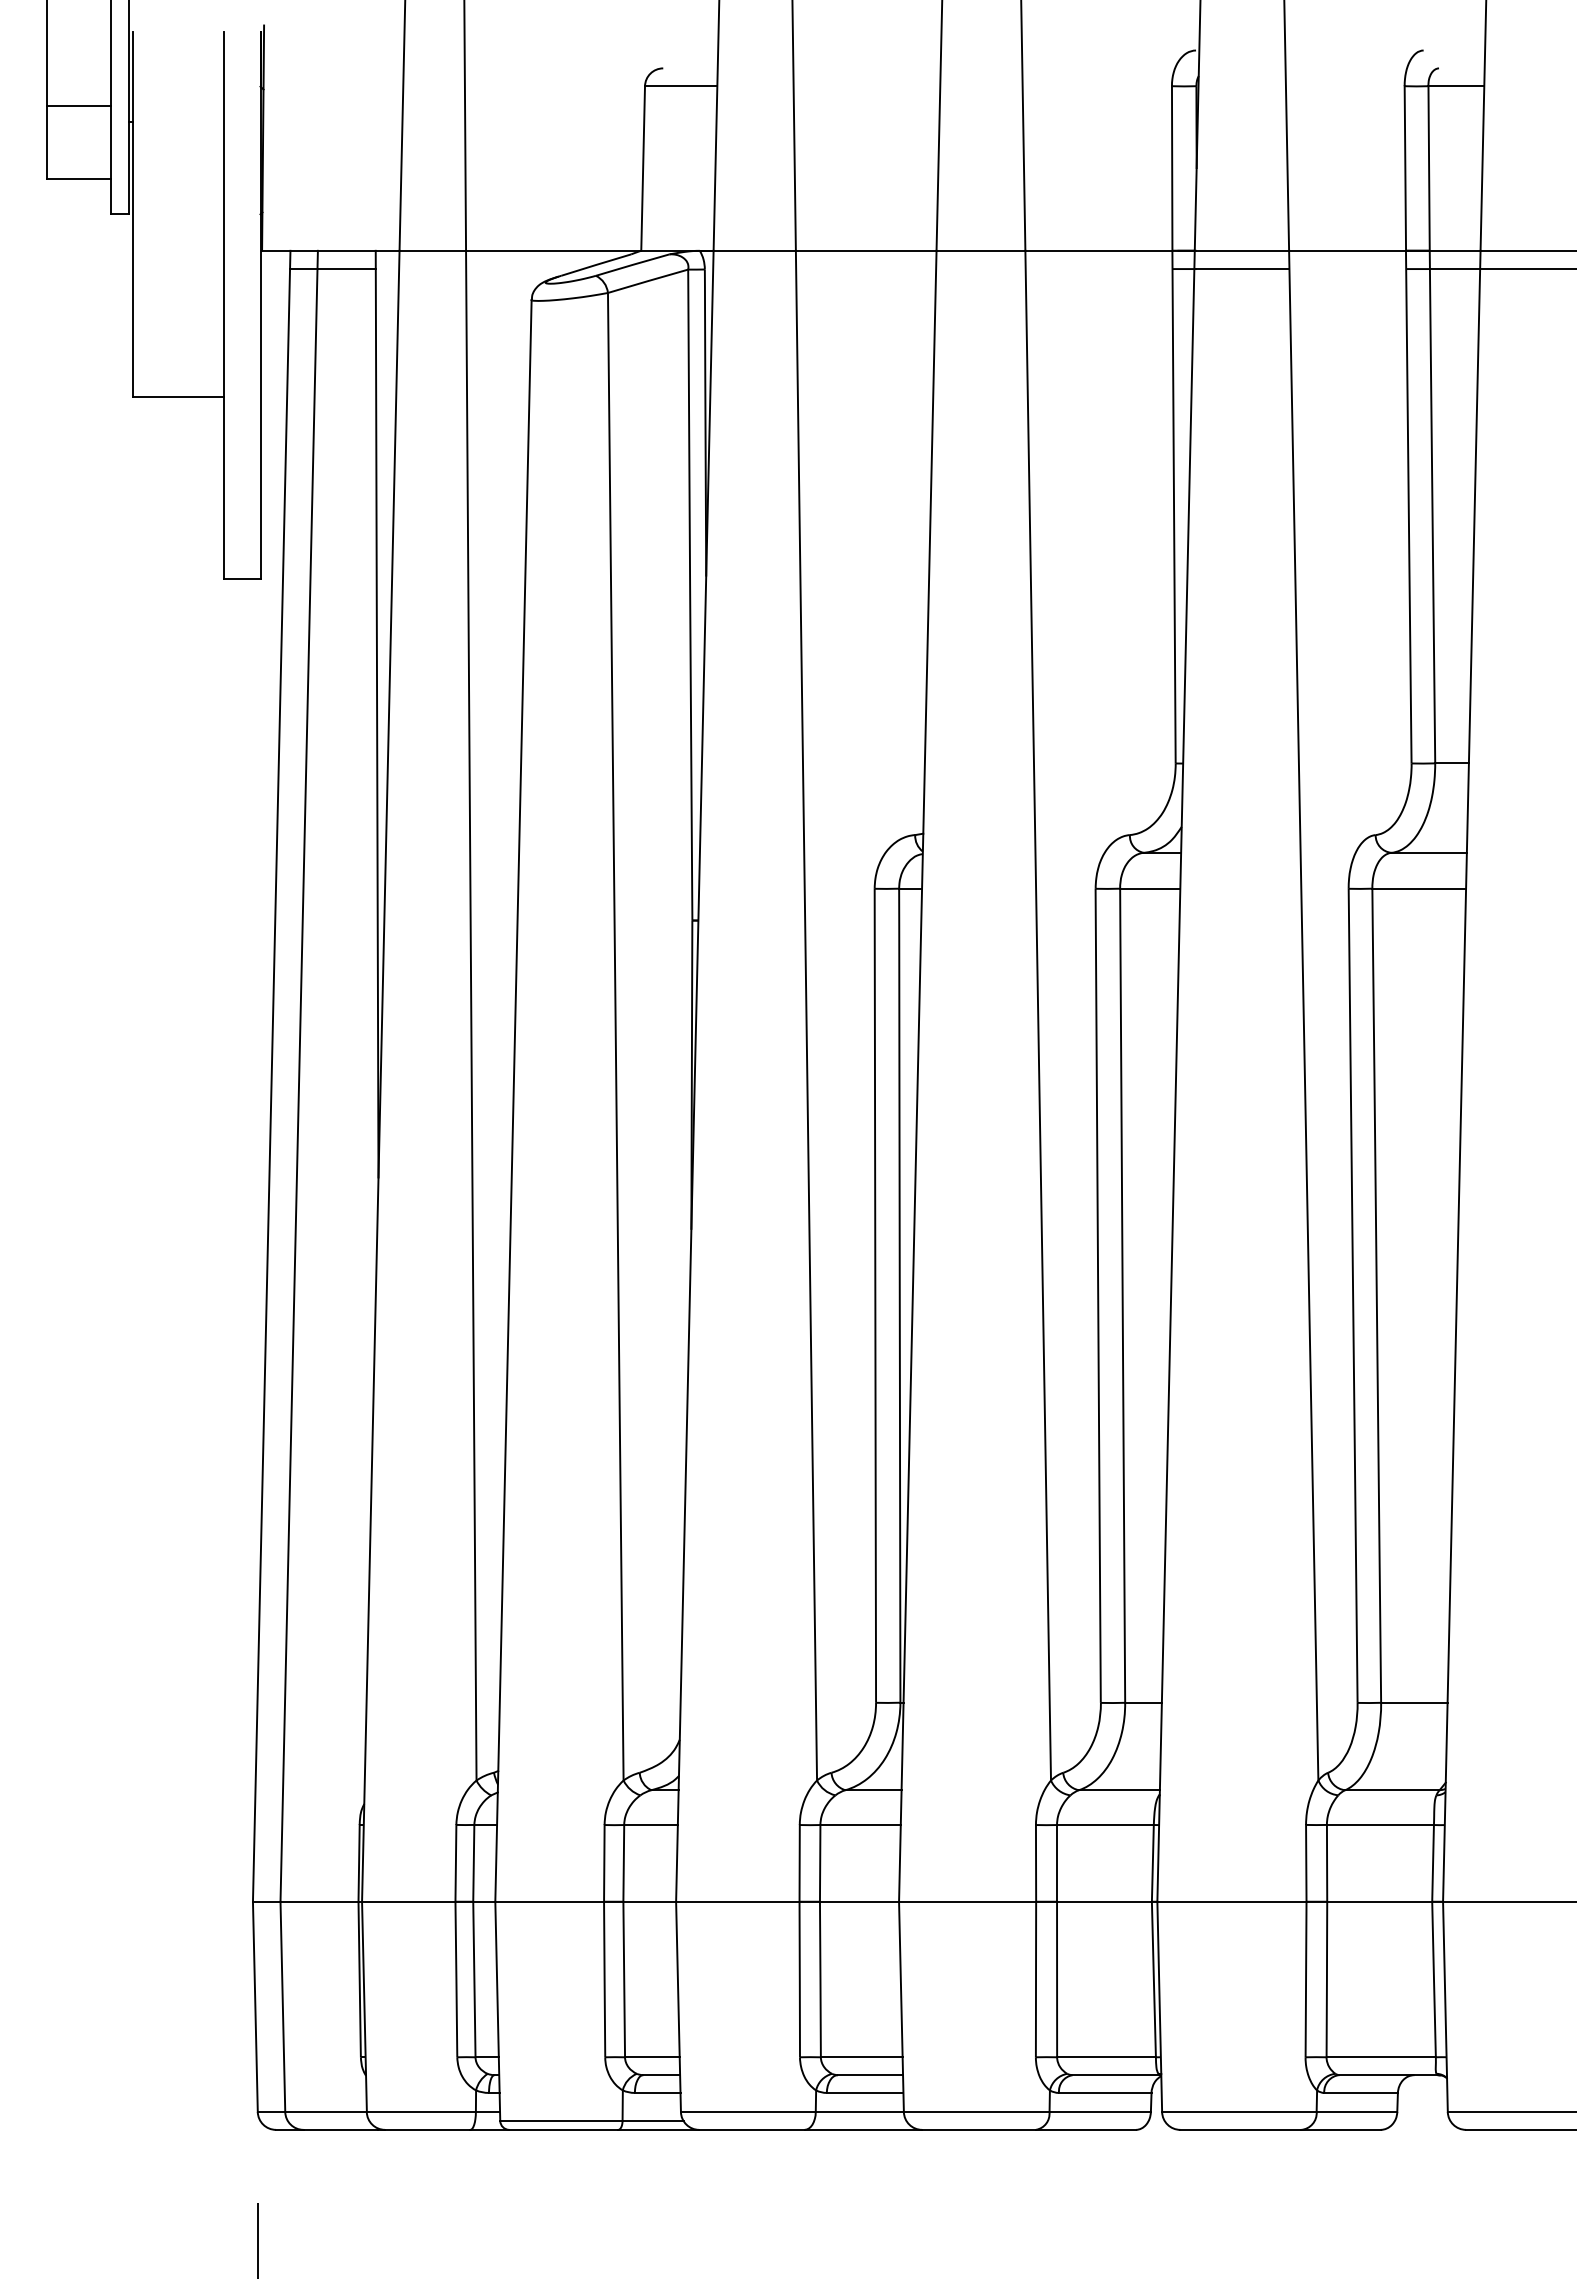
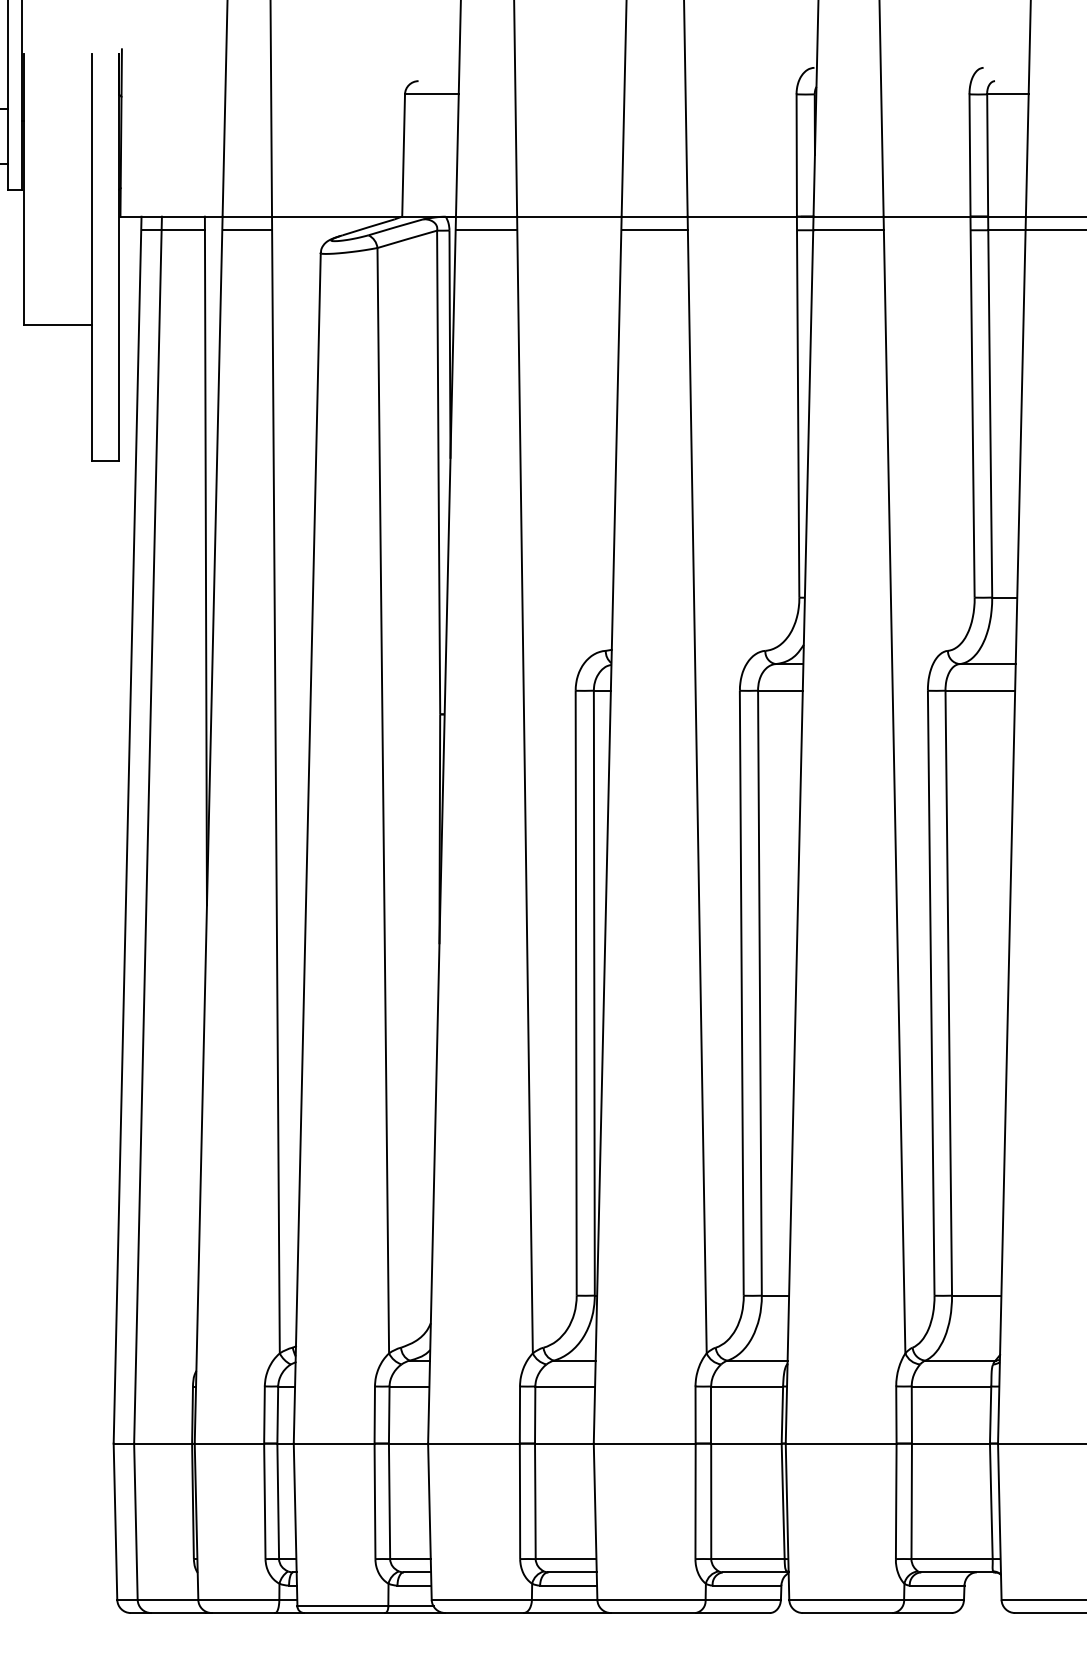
line: (432, 269) -> (247, 230), added
line: (754, 269) -> (486, 230), added
line: (980, 269) -> (654, 230), added

